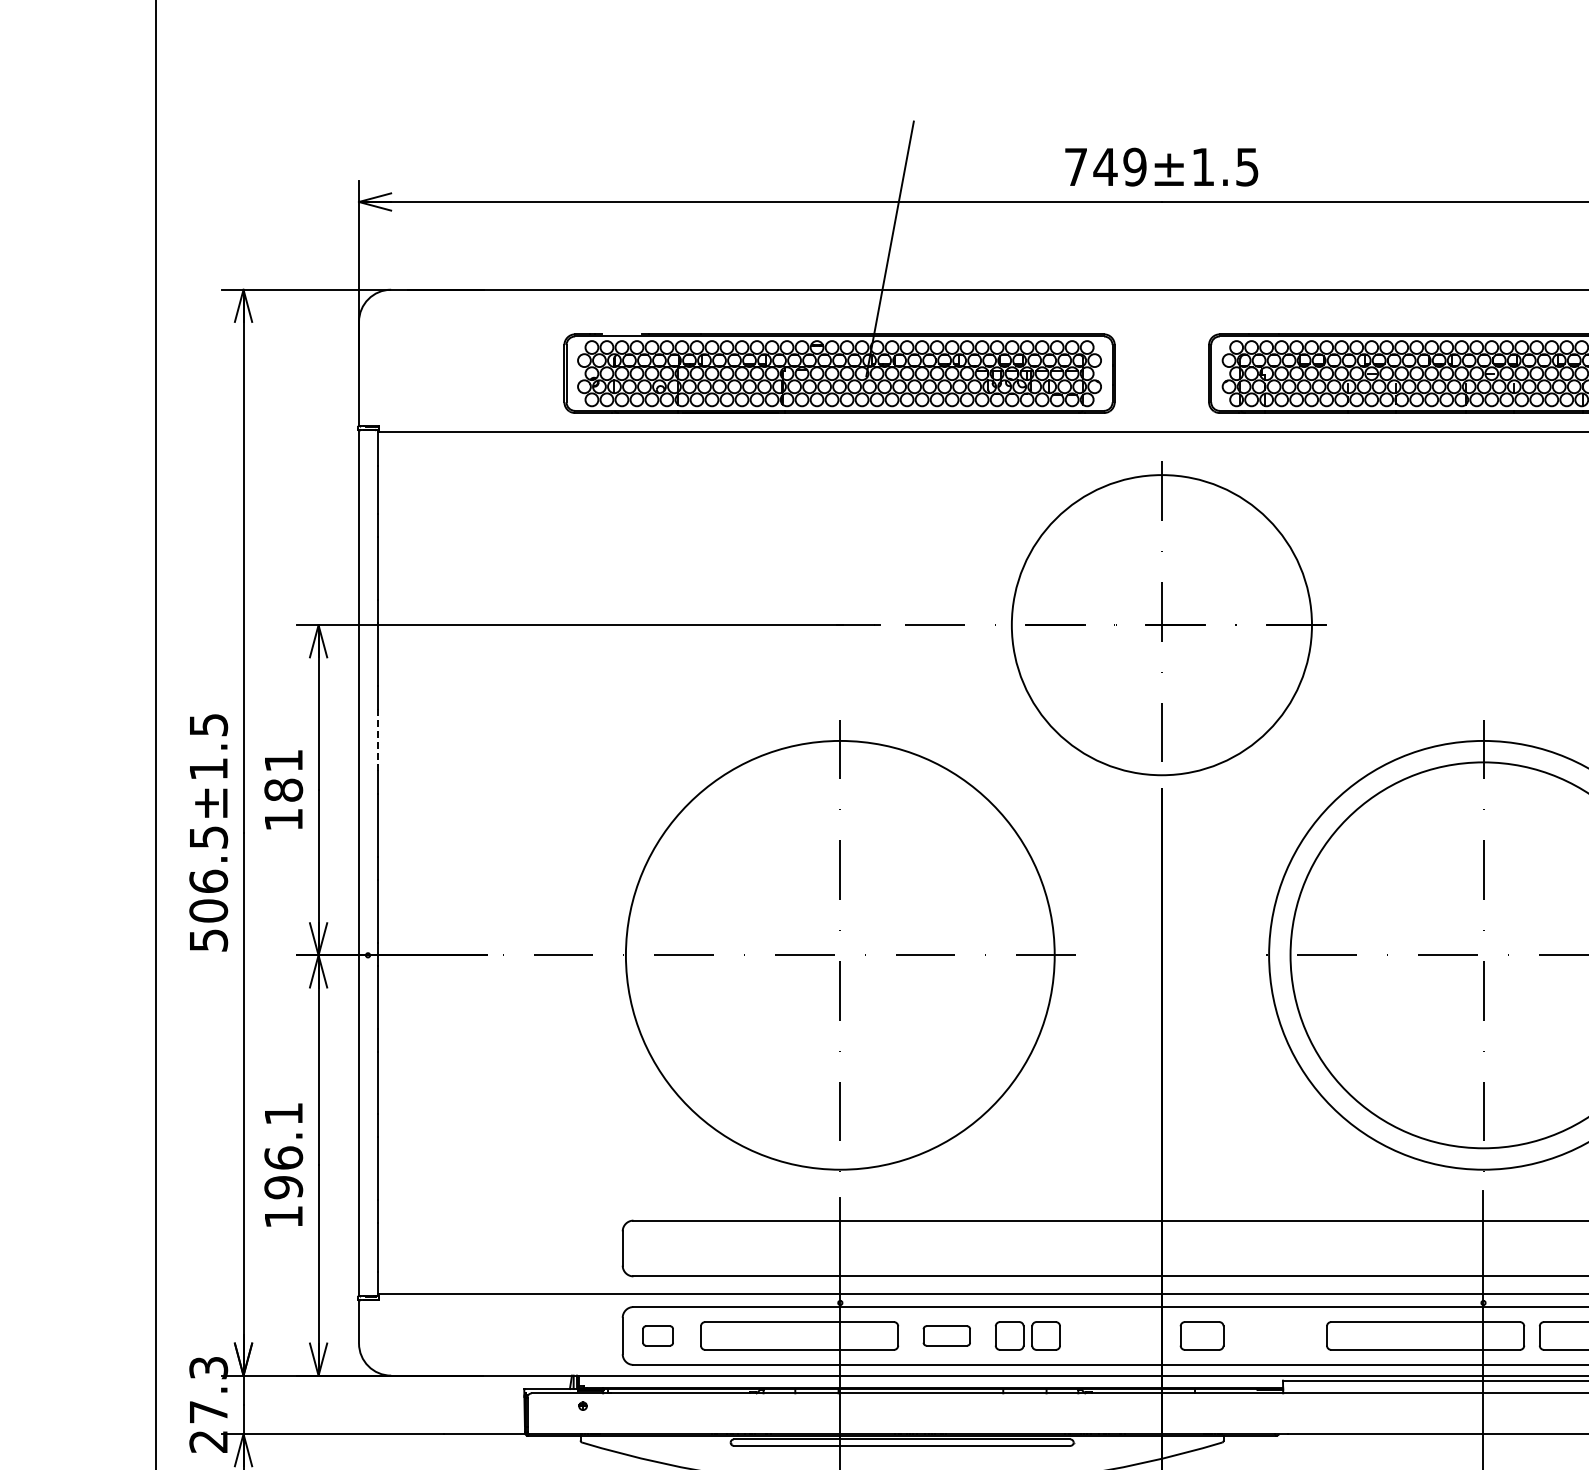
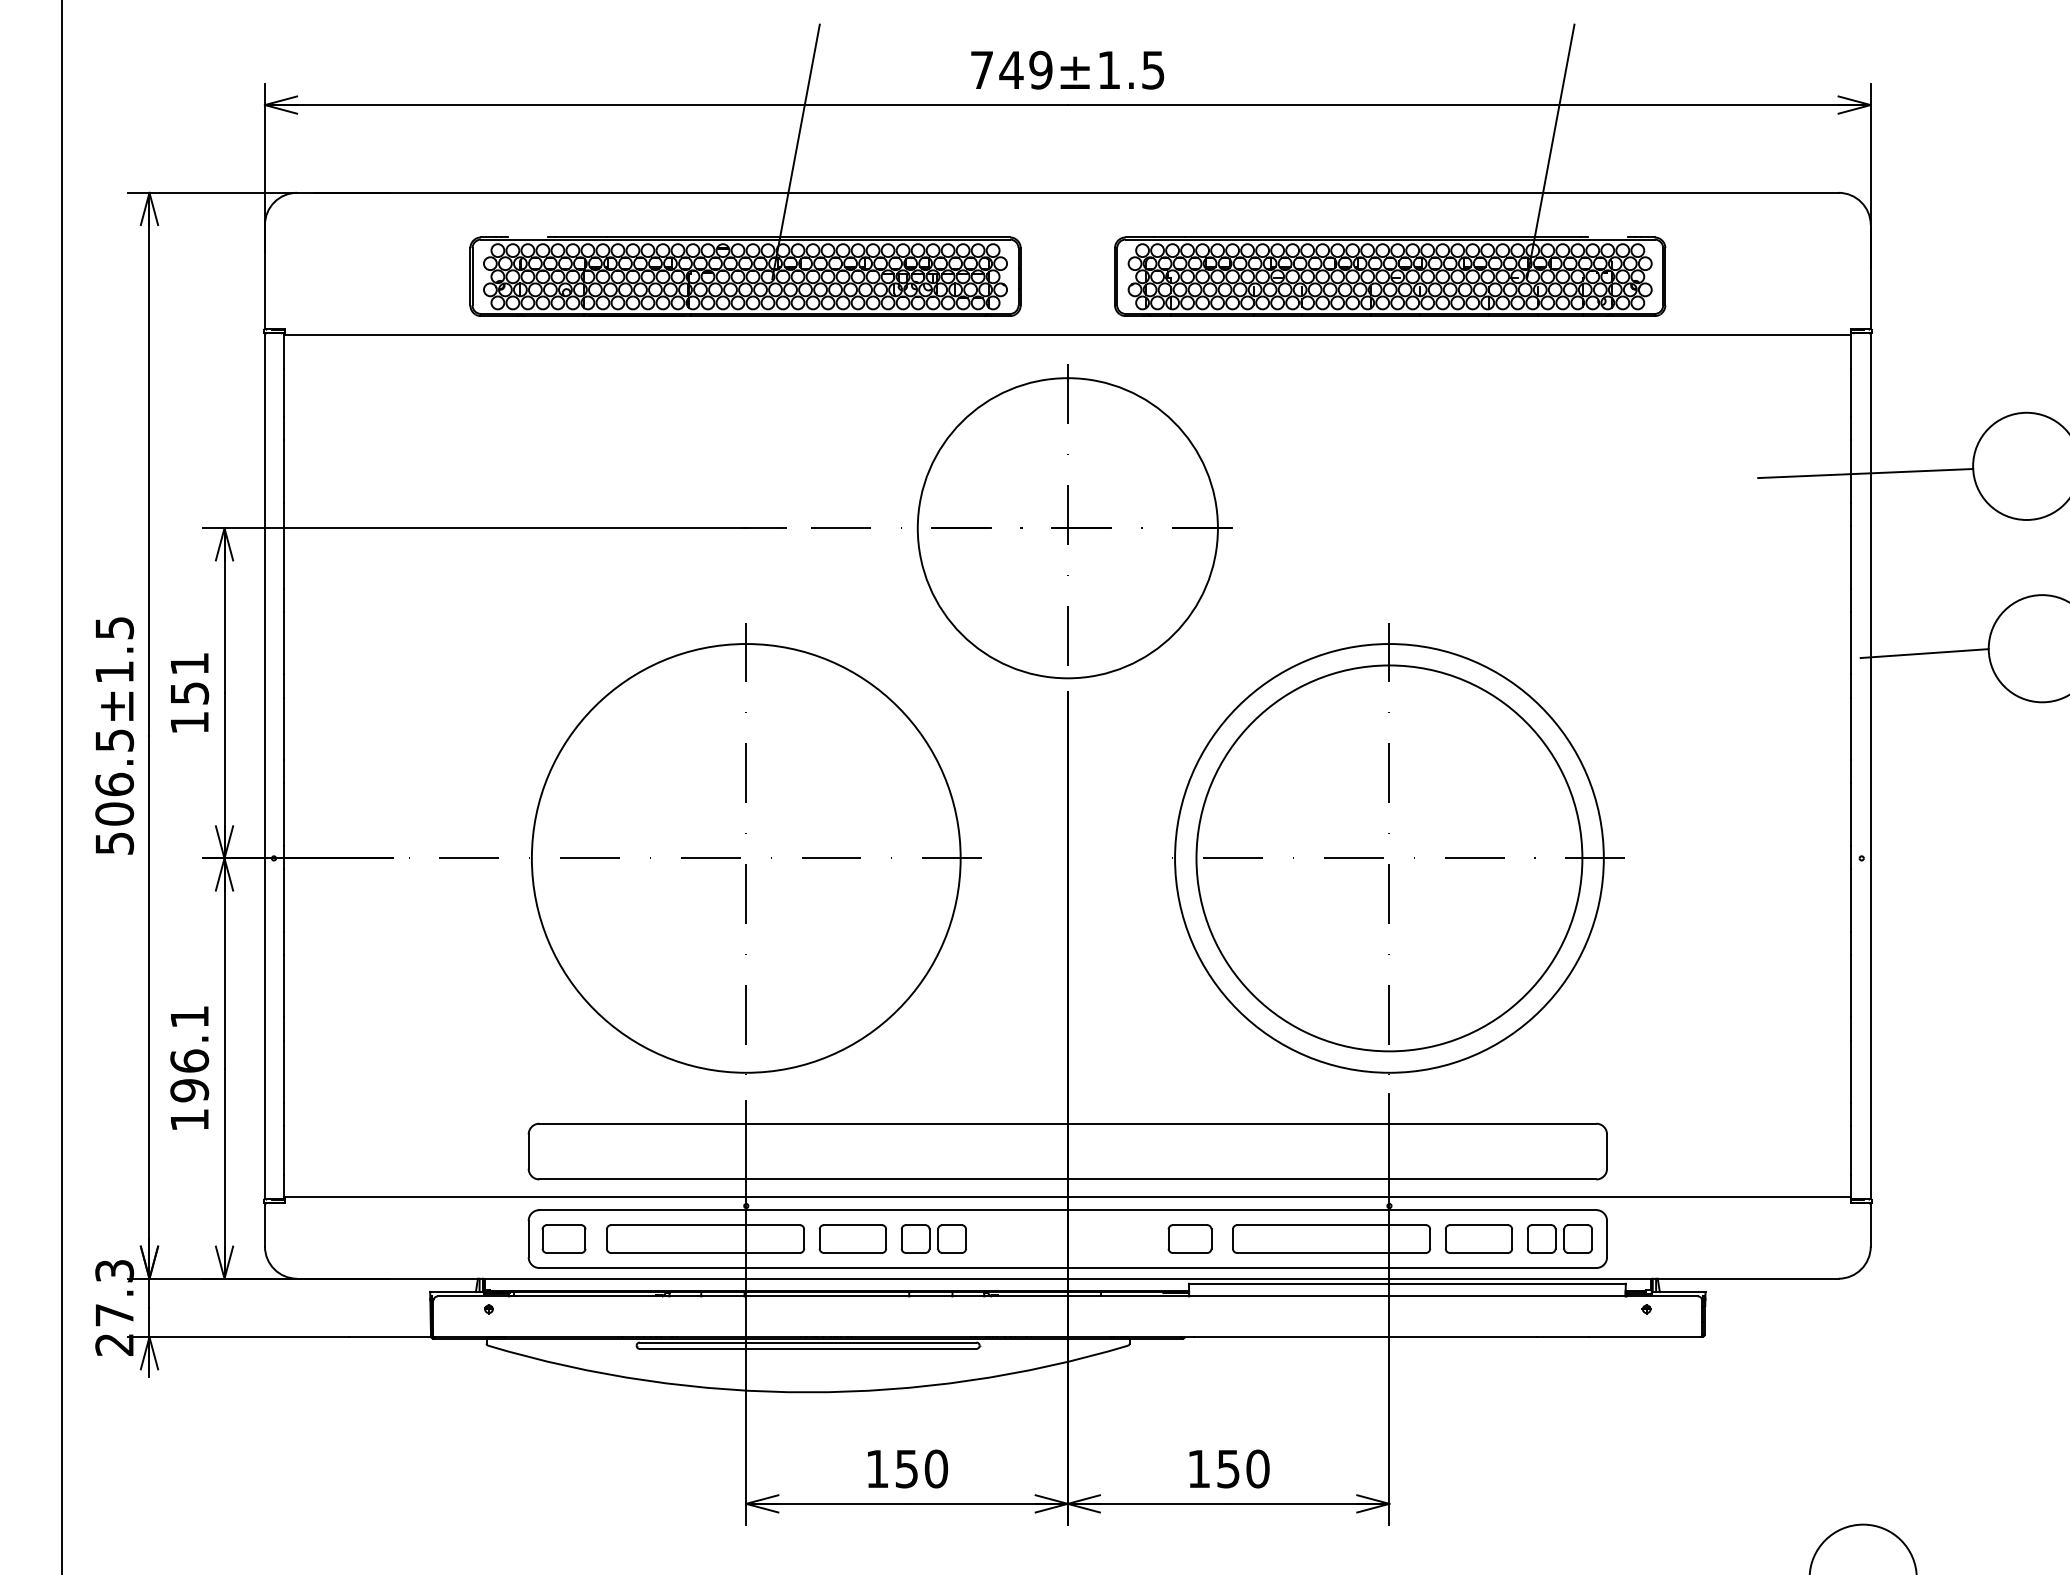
line: (378, 740) -> (284, 643), dashed -> solid
text: (283, 789) -> (189, 692), 181 -> 151
part: (657, 1335) -> (563, 1238), size x1.43
part: (946, 1335) -> (852, 1238), size x1.43
part: (1201, 1335) -> (1189, 1238), moved

